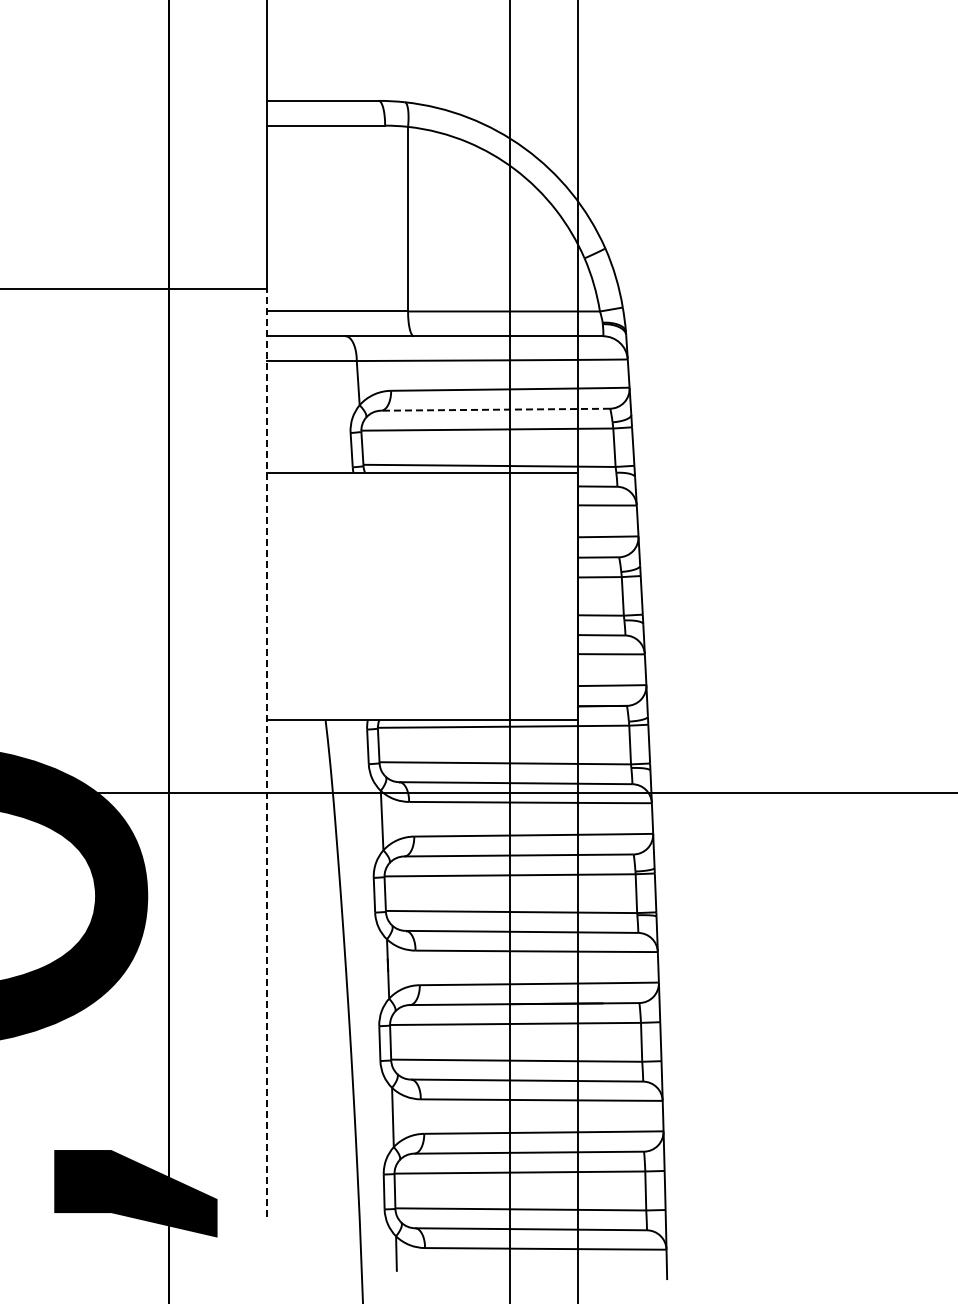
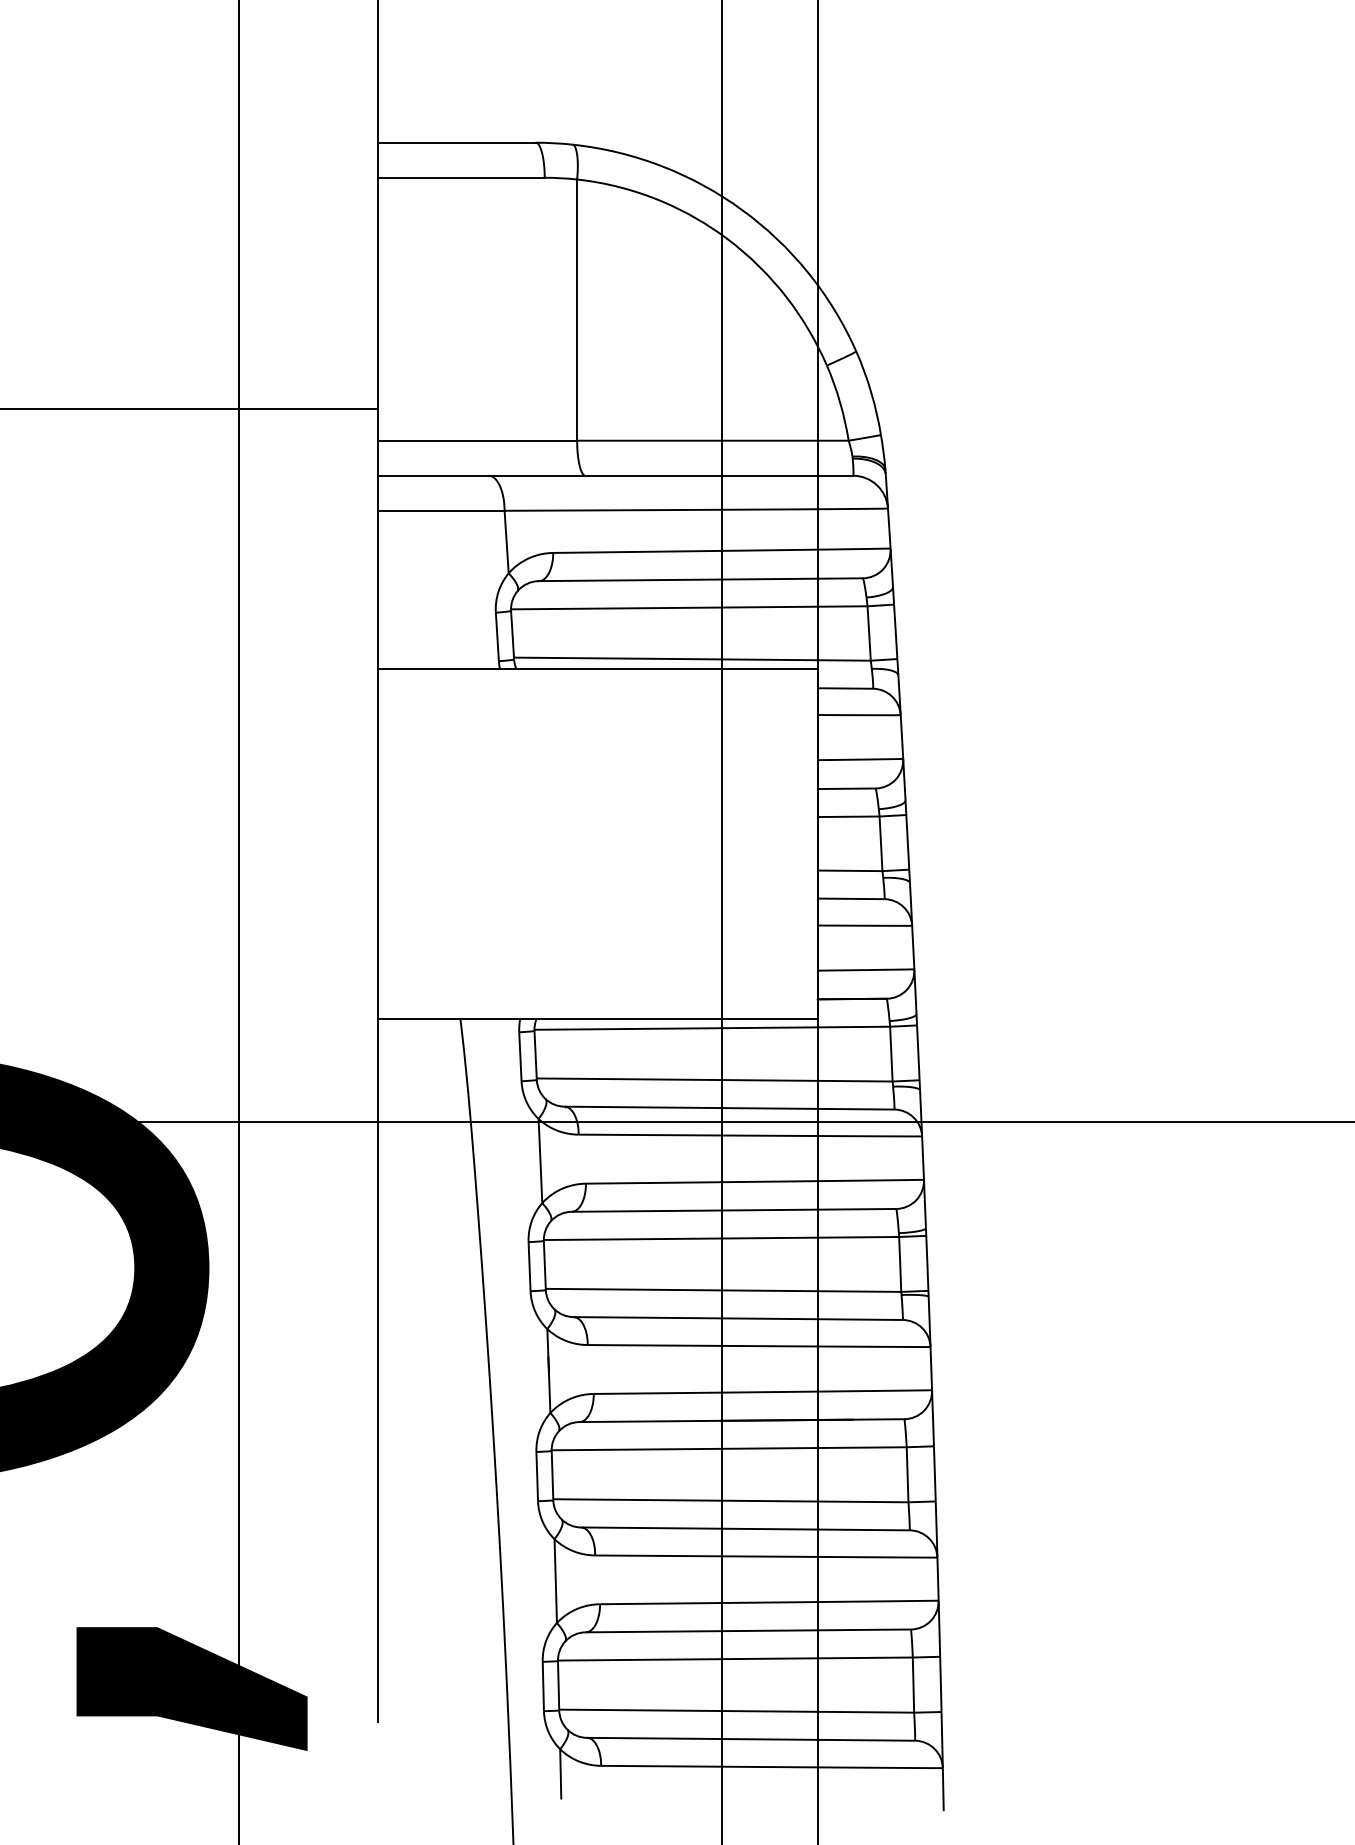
line: (495, 409) -> (700, 579), dashed -> solid
line: (267, 752) -> (378, 1064), dashed -> solid

